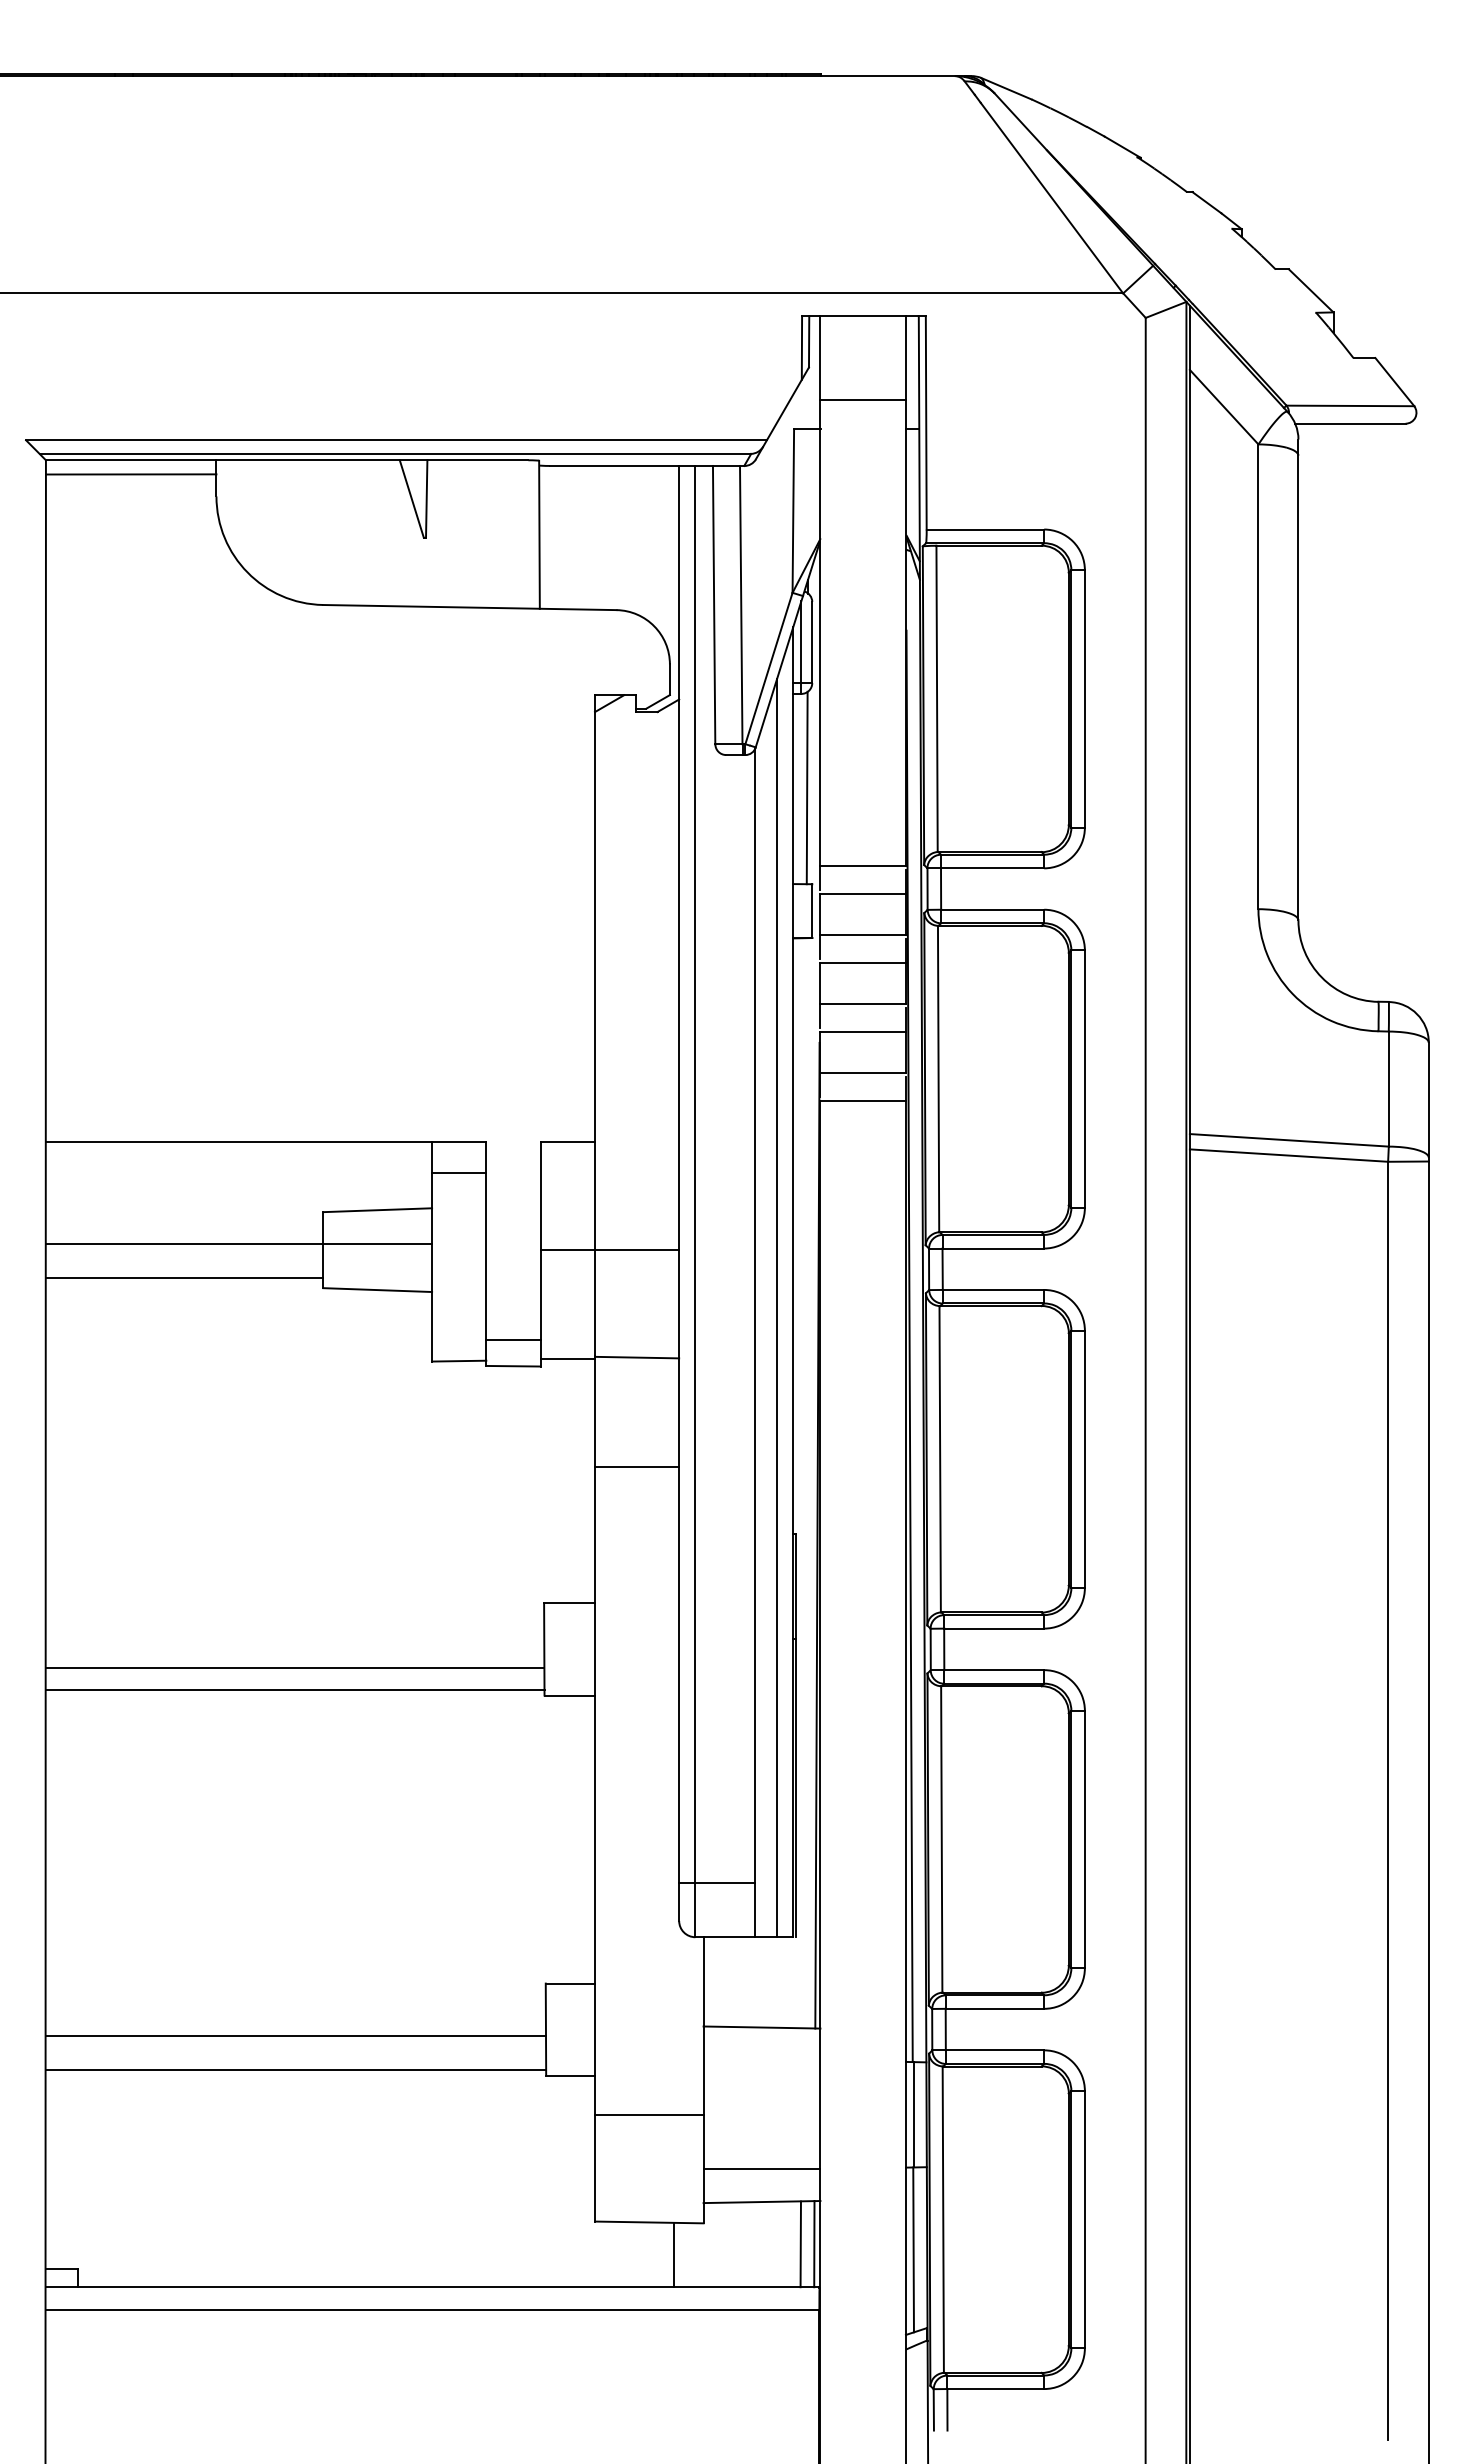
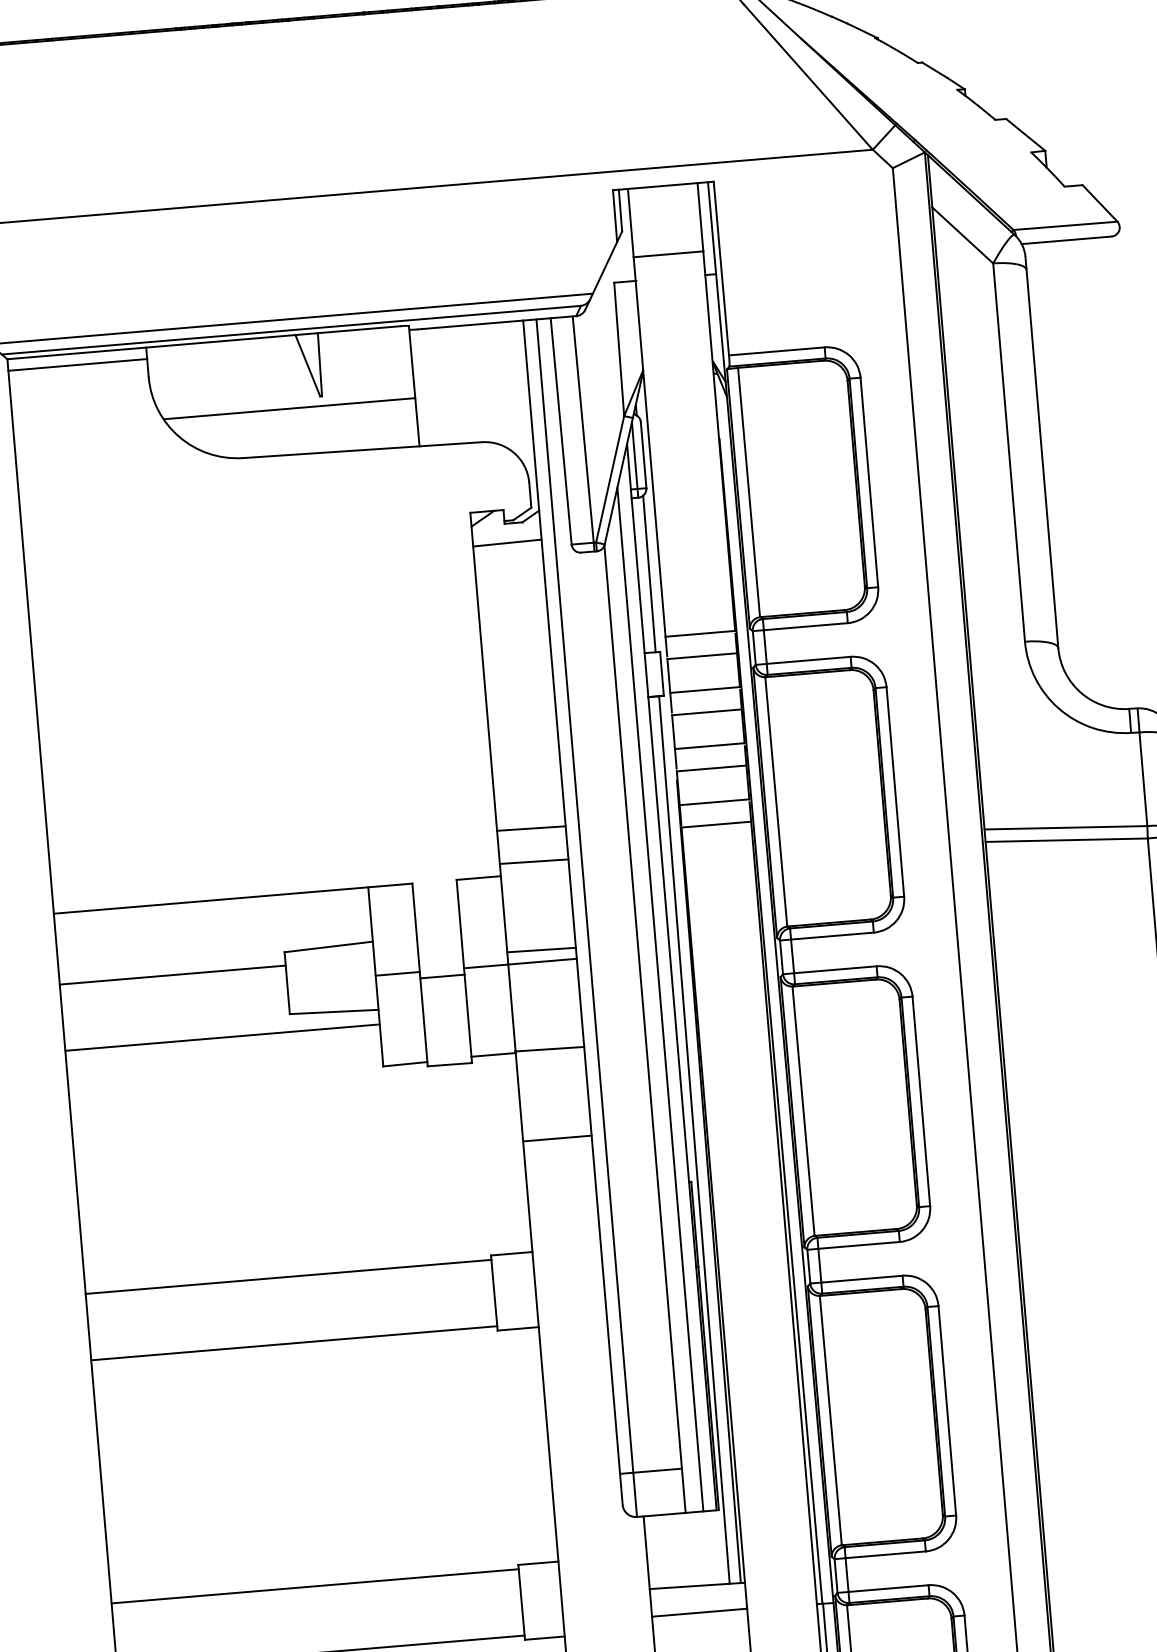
line: (384, 549) -> (289, 408), added
line: (637, 735) -> (507, 542), added
line: (637, 1086) -> (531, 828), added
line: (637, 1126) -> (534, 861), added
line: (459, 1173) -> (398, 974), moved
line: (637, 1235) -> (541, 949), added
line: (238, 1243) -> (222, 1037), moved
line: (184, 1277) -> (172, 975), moved
line: (513, 1339) -> (442, 976), moved
line: (803, 1483) -> (693, 1140), added
line: (294, 1667) -> (288, 1276), moved
line: (295, 2035) -> (314, 1586), moved
line: (761, 2060) -> (699, 1612), added

